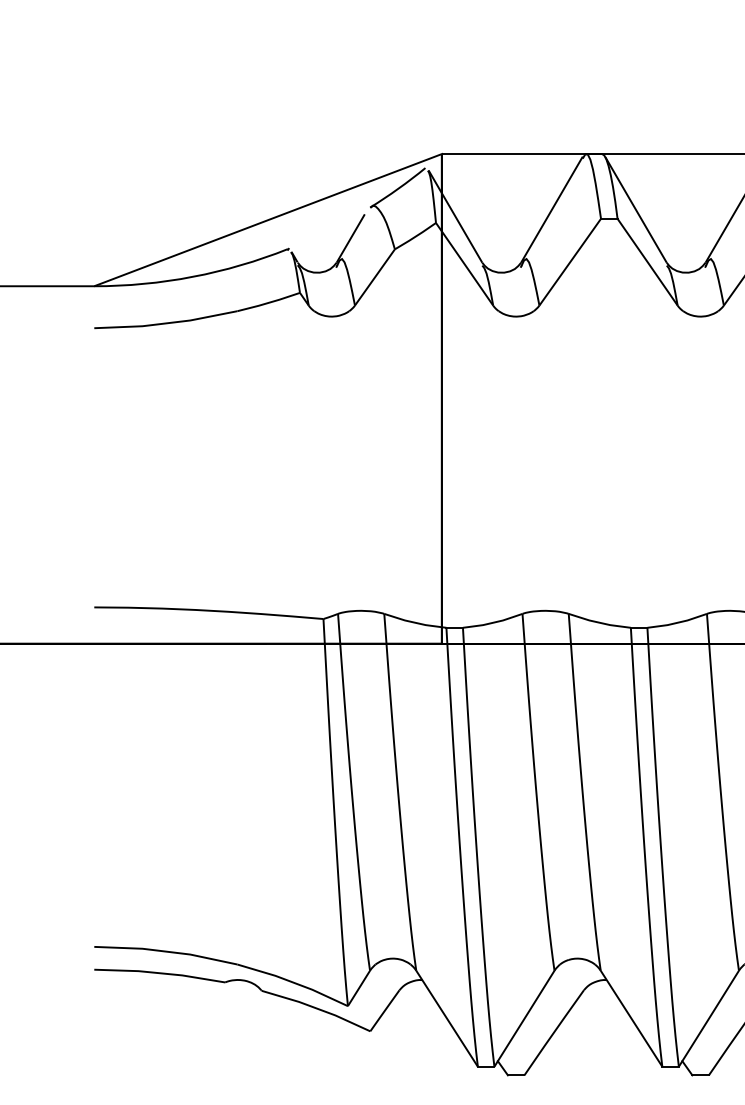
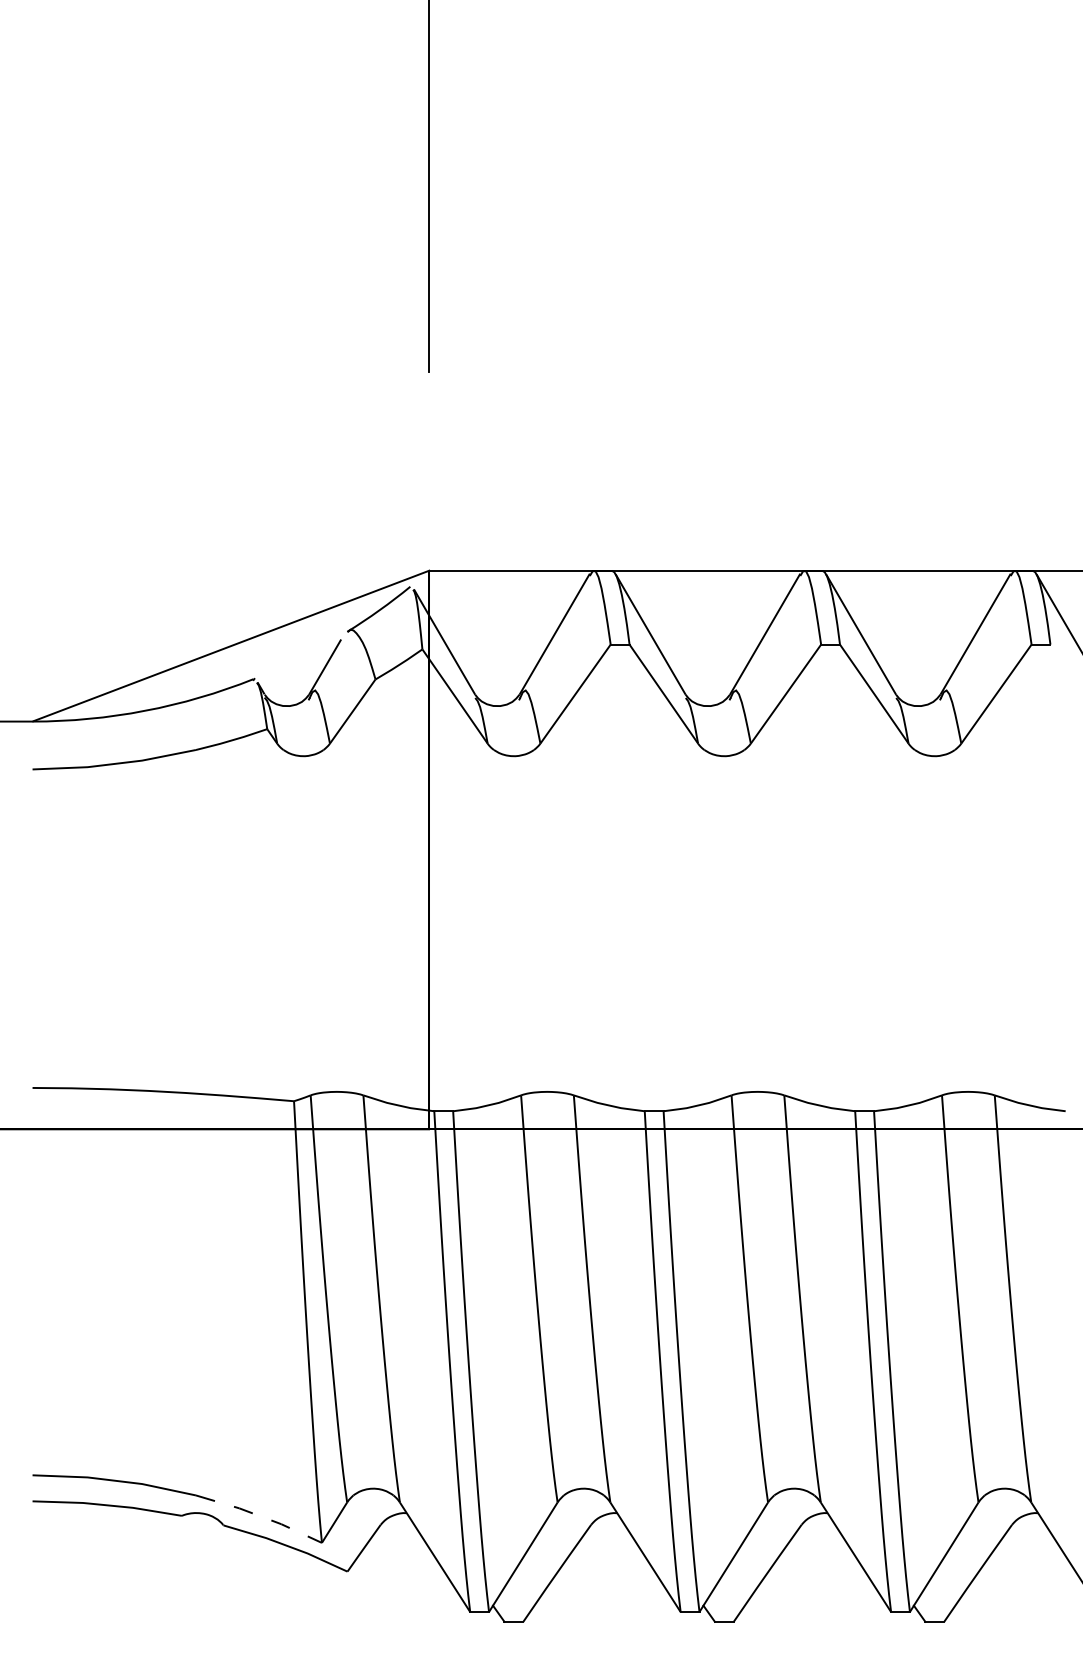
line: (293, 983) -> (259, 1516), solid -> dashed

